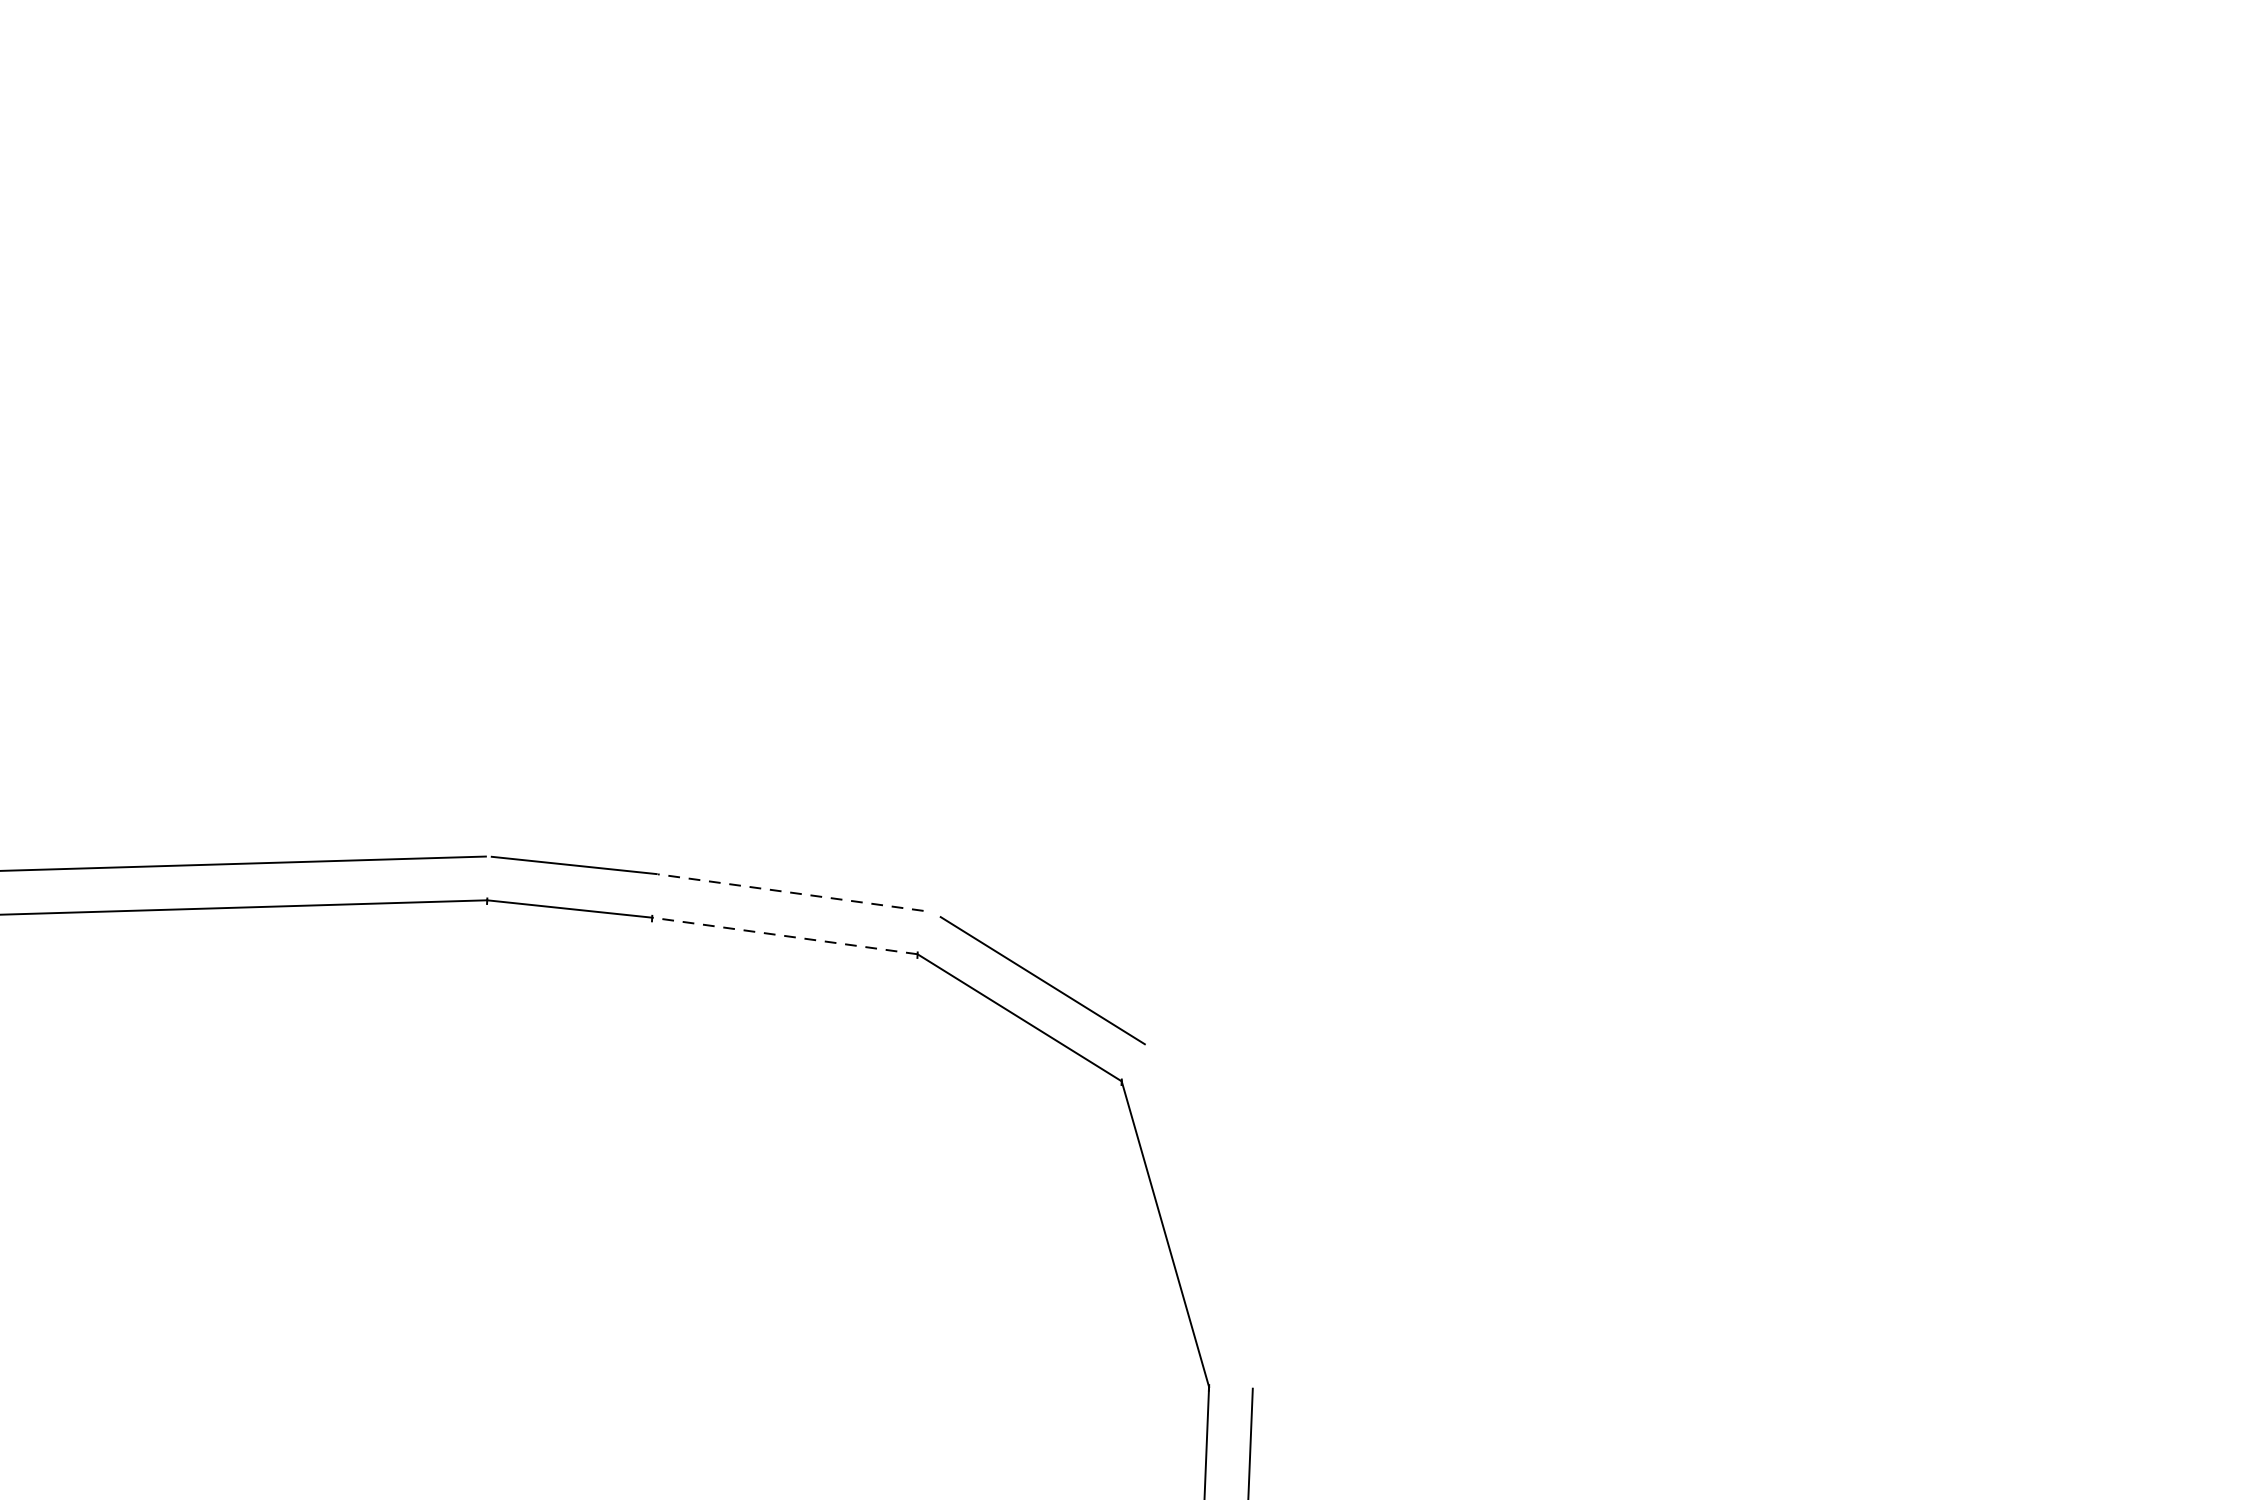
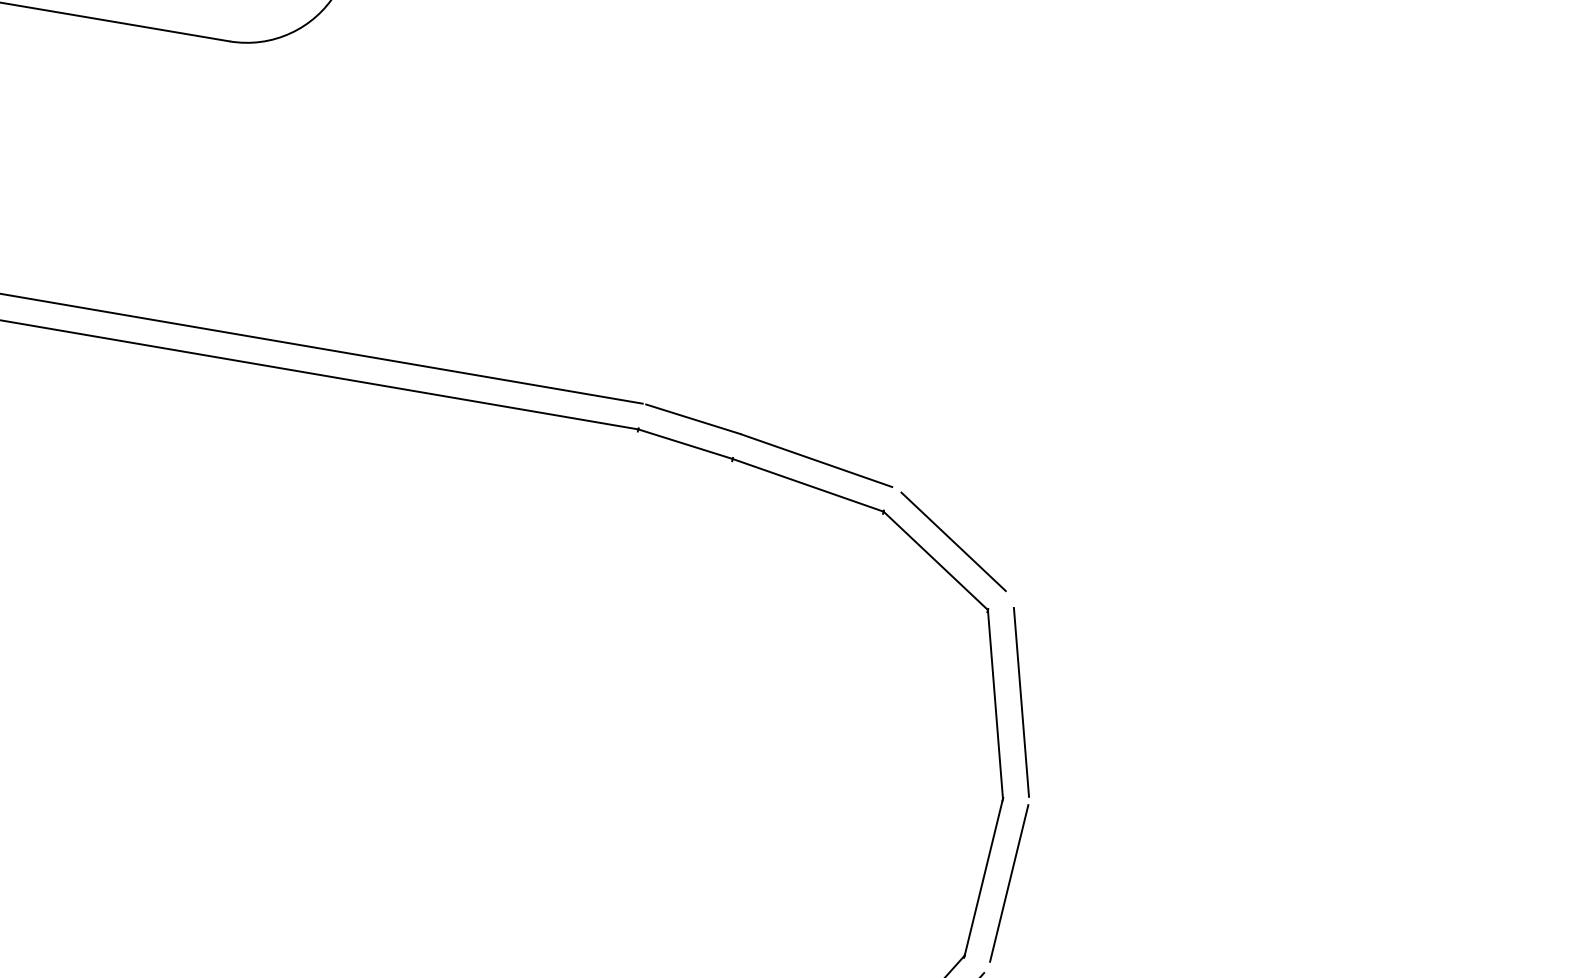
line: (790, 892) -> (816, 460), dashed -> solid
line: (785, 936) -> (808, 485), dashed -> solid
line: (1207, 1220) -> (1021, 701), added

